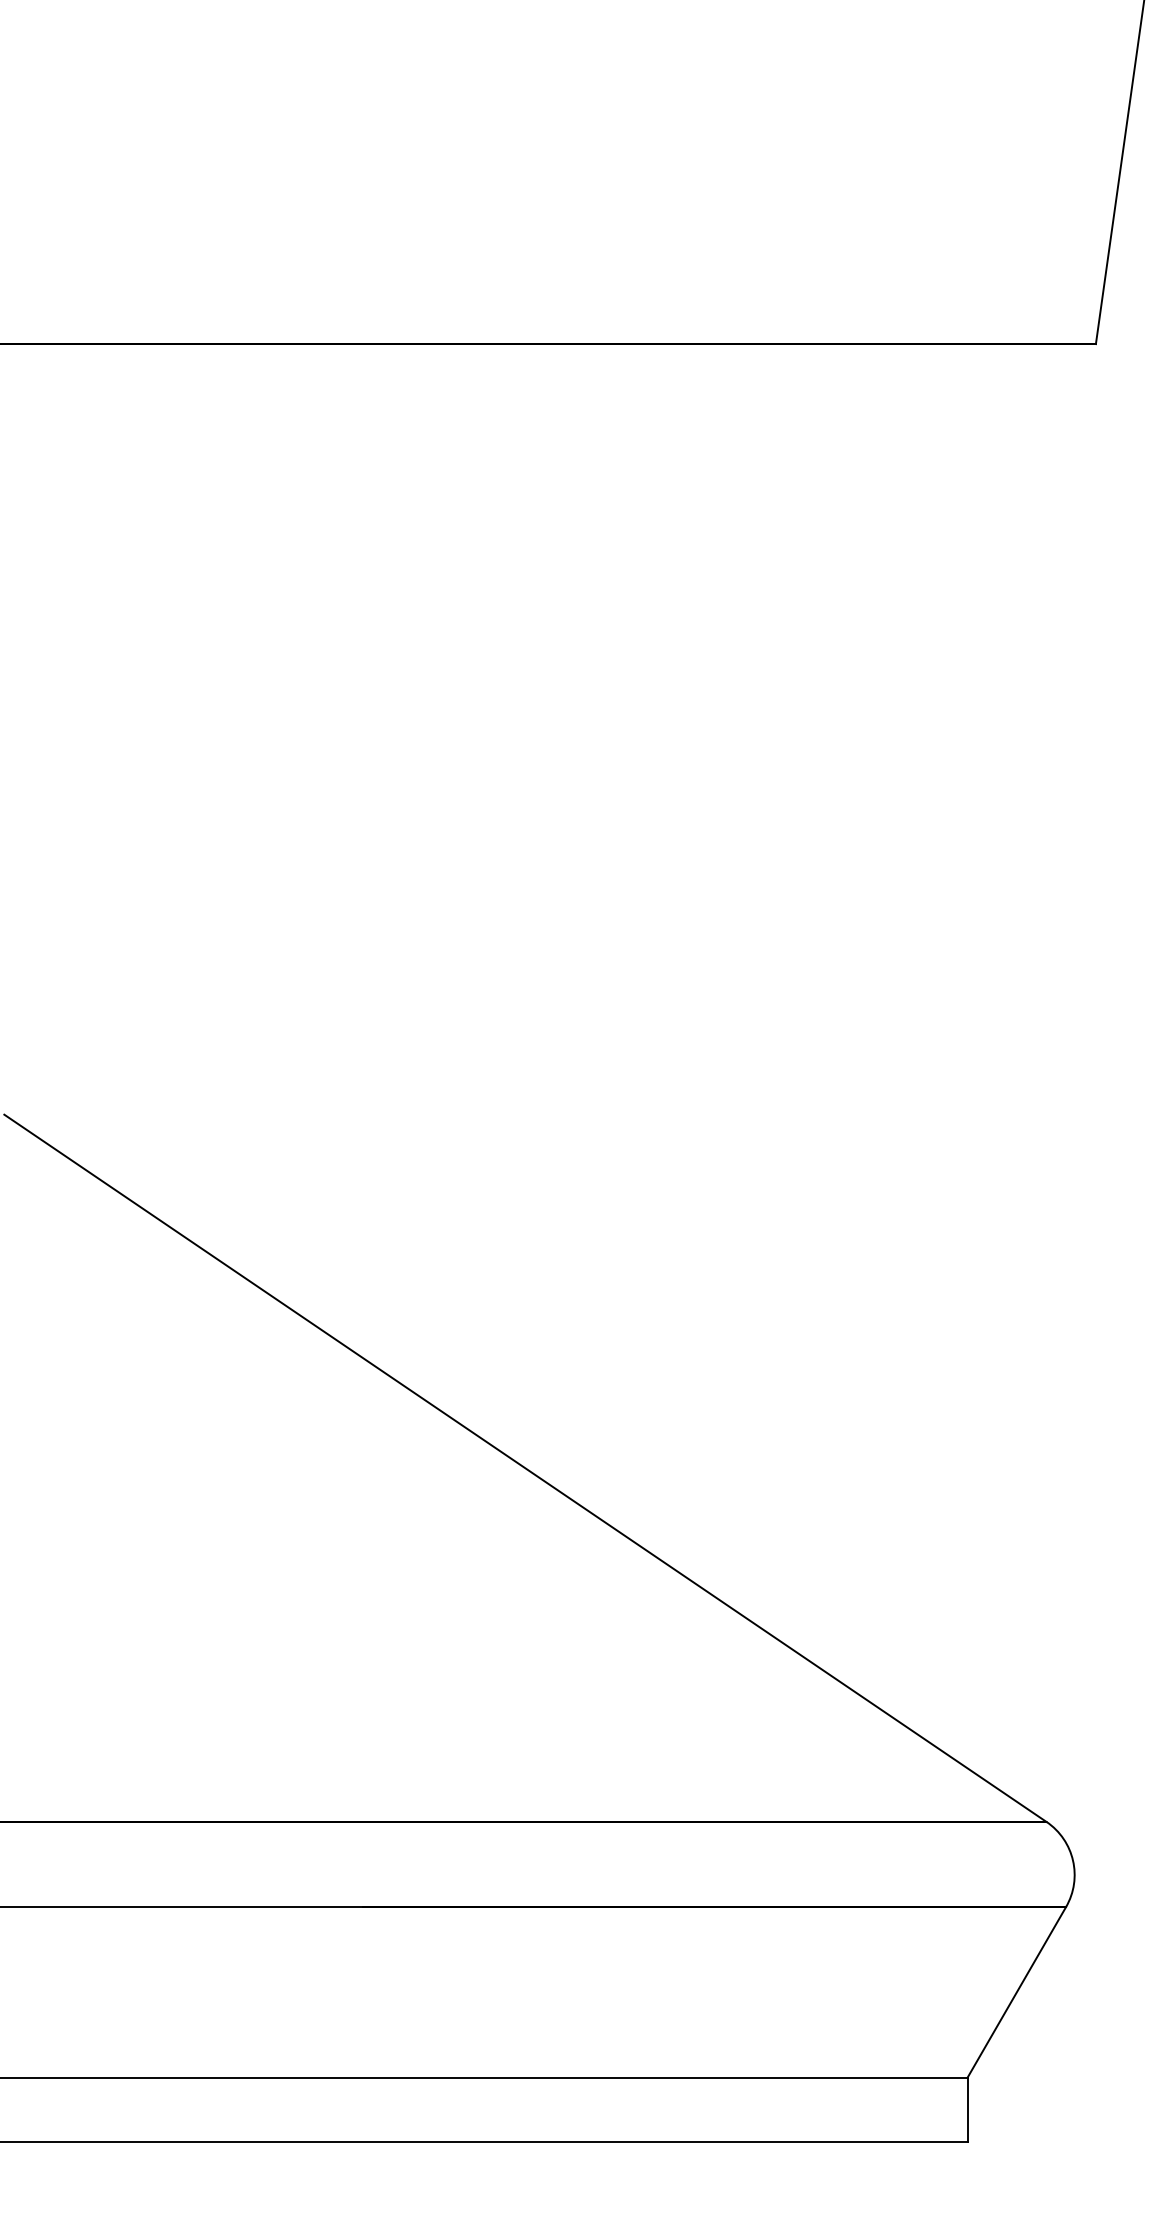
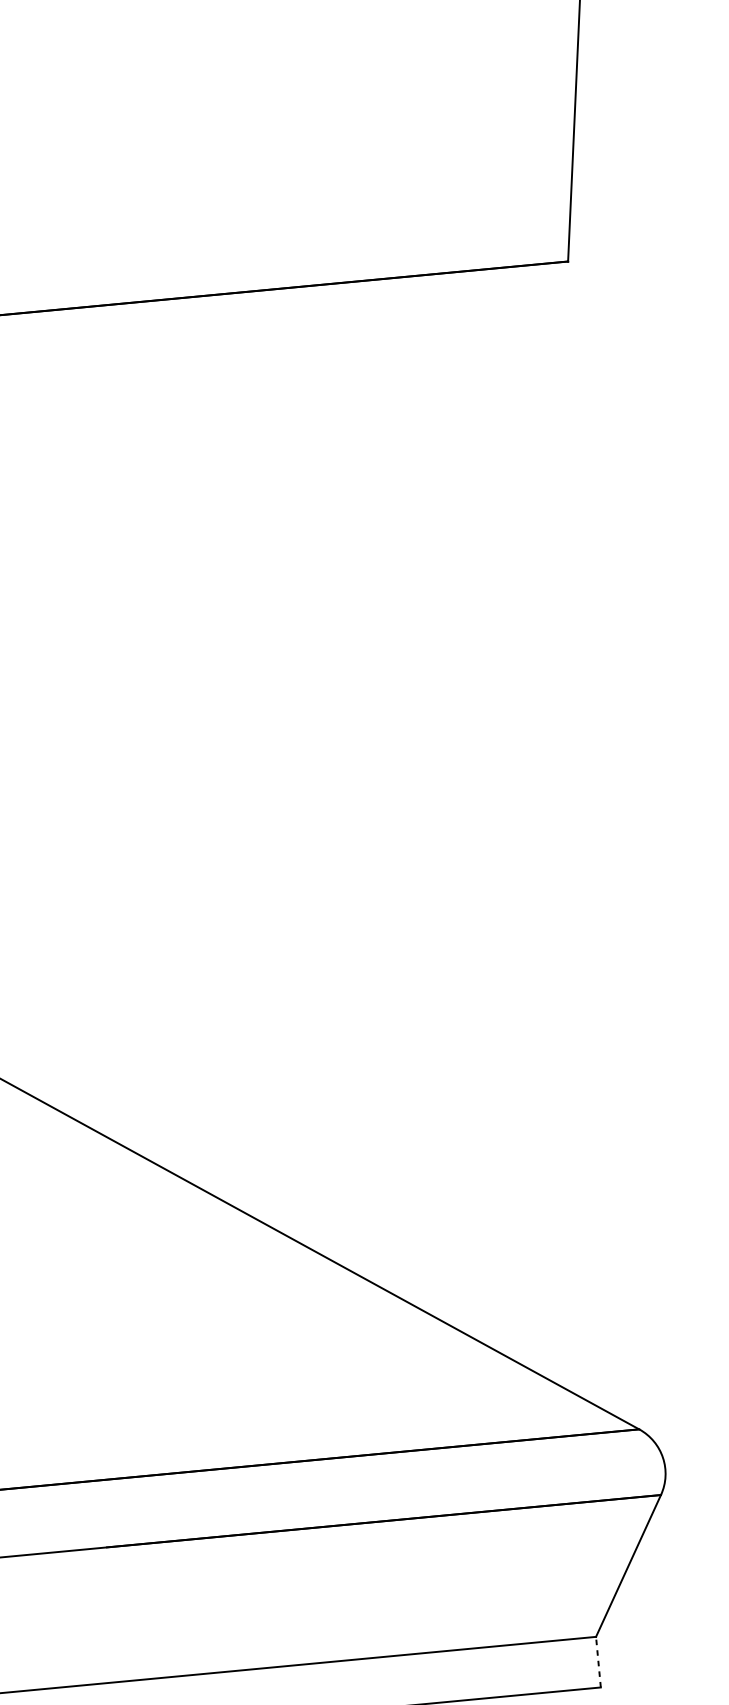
line: (967, 2109) -> (598, 1661), solid -> dashed

